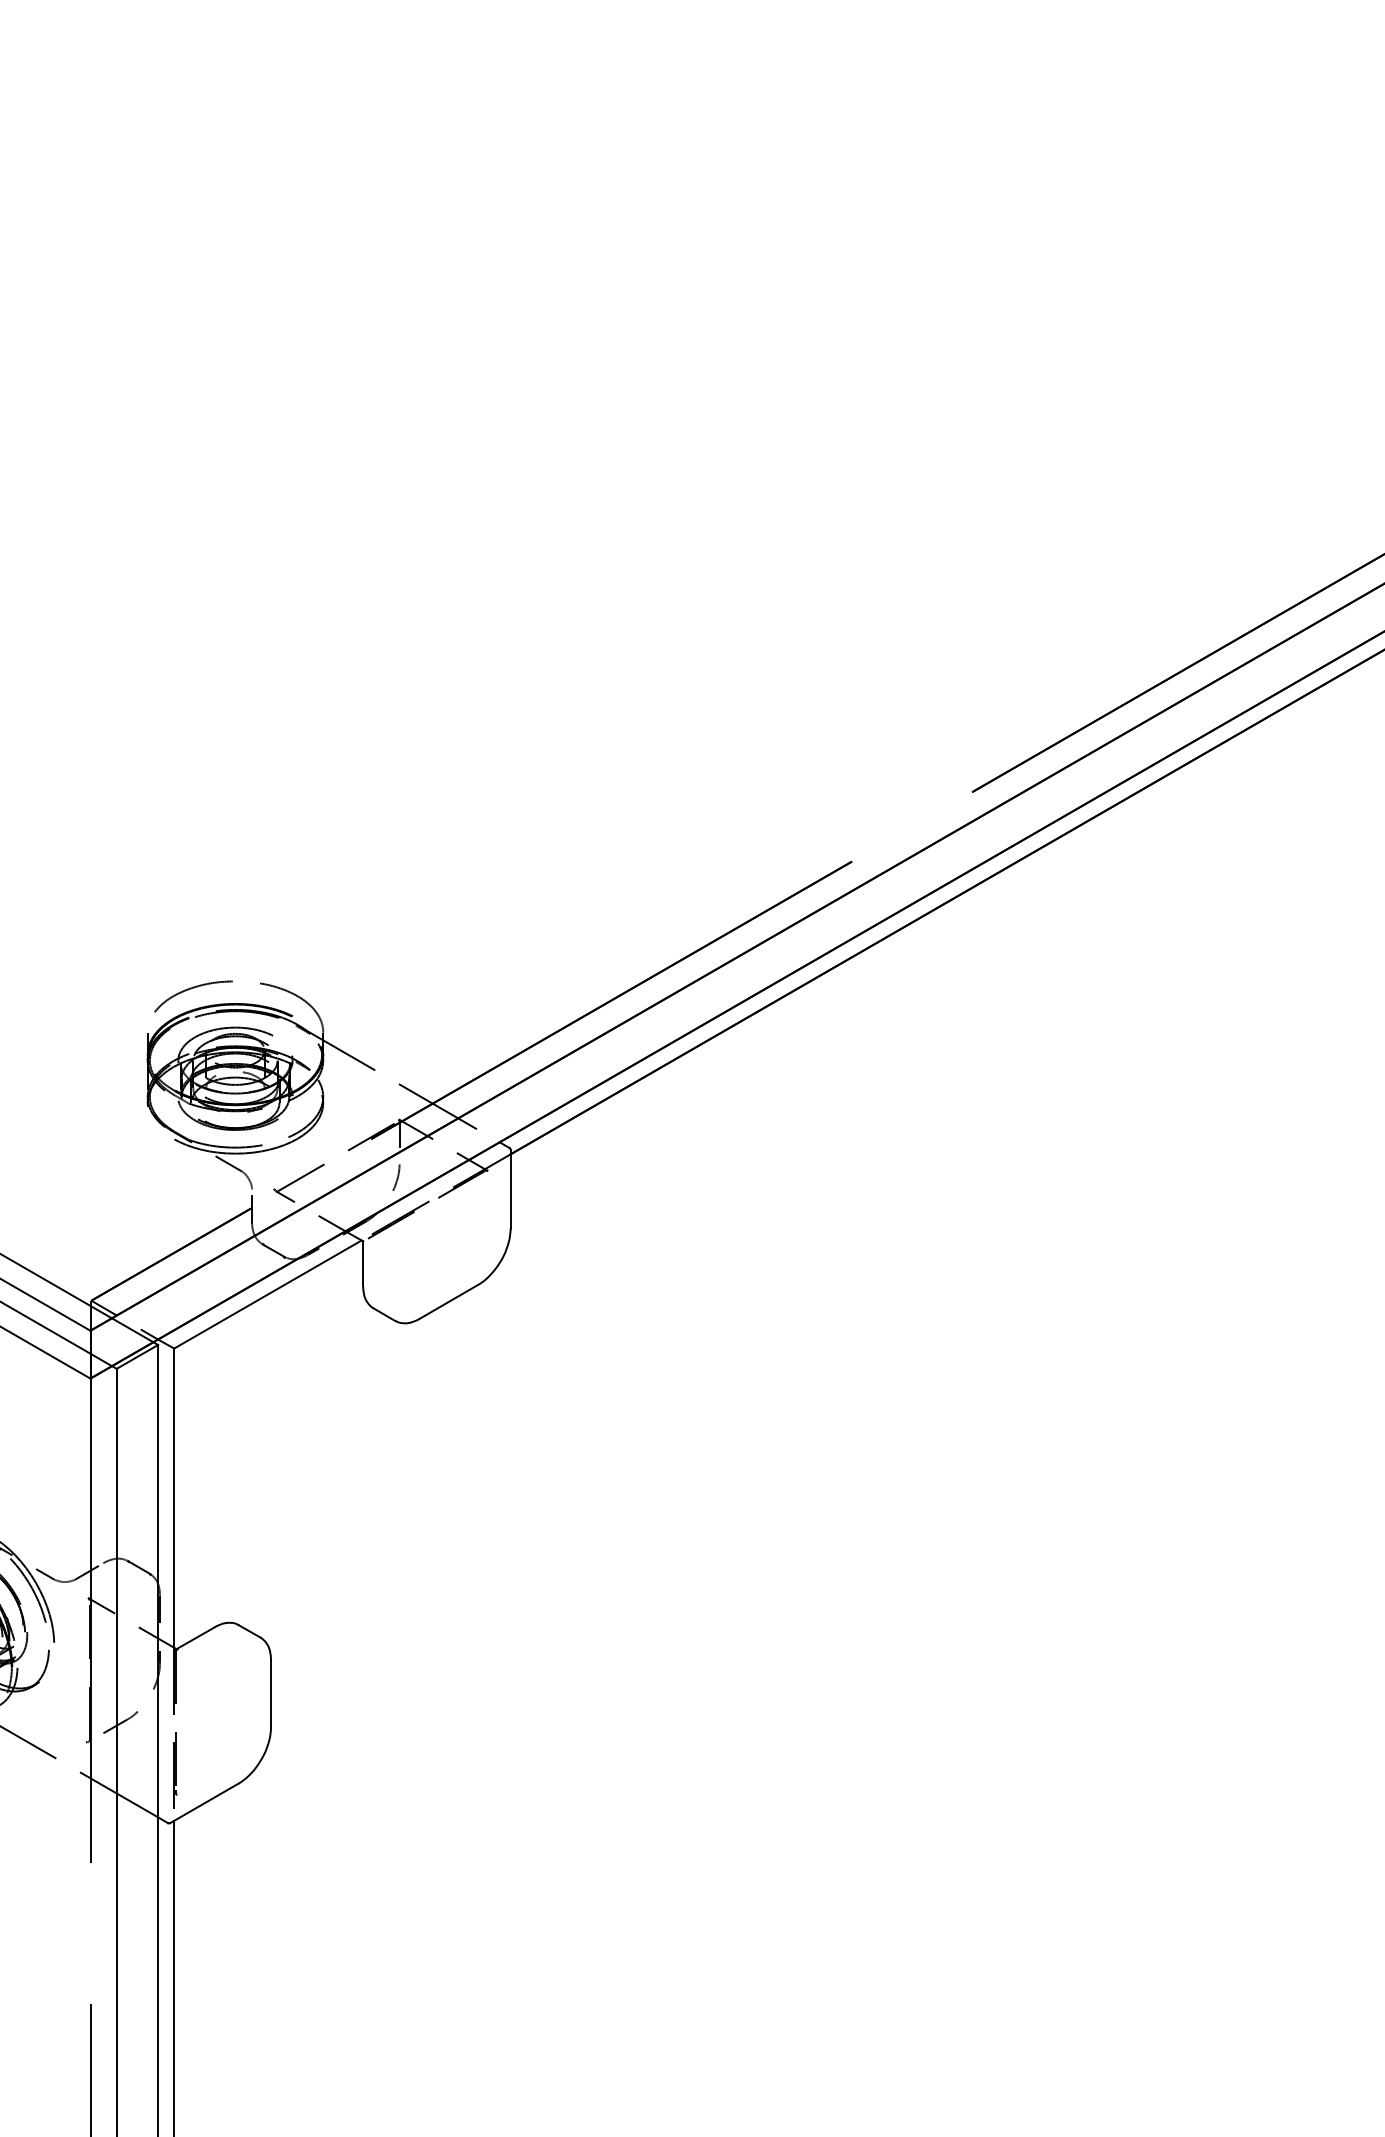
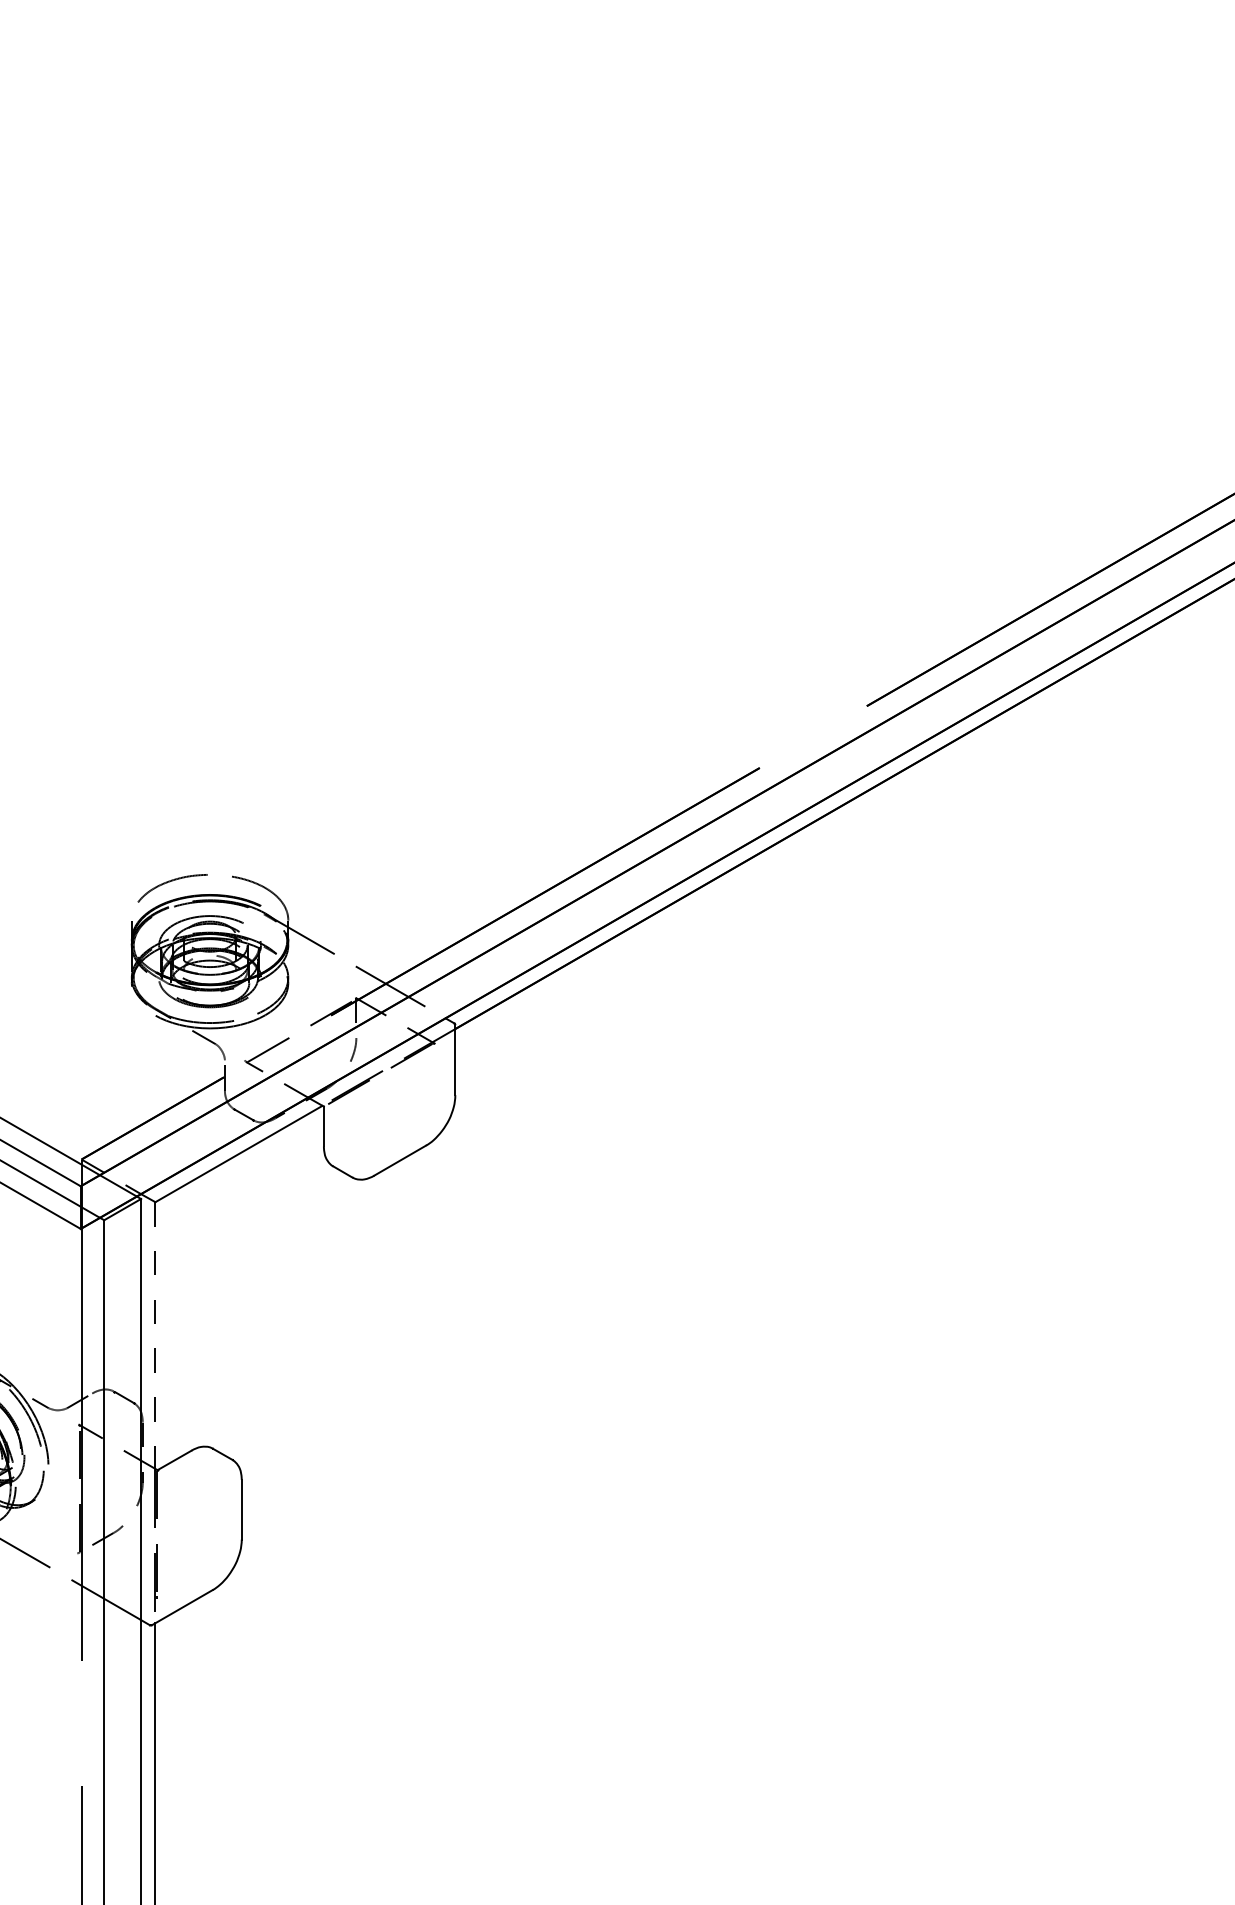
line: (174, 1498) -> (155, 1335), solid -> dashed

